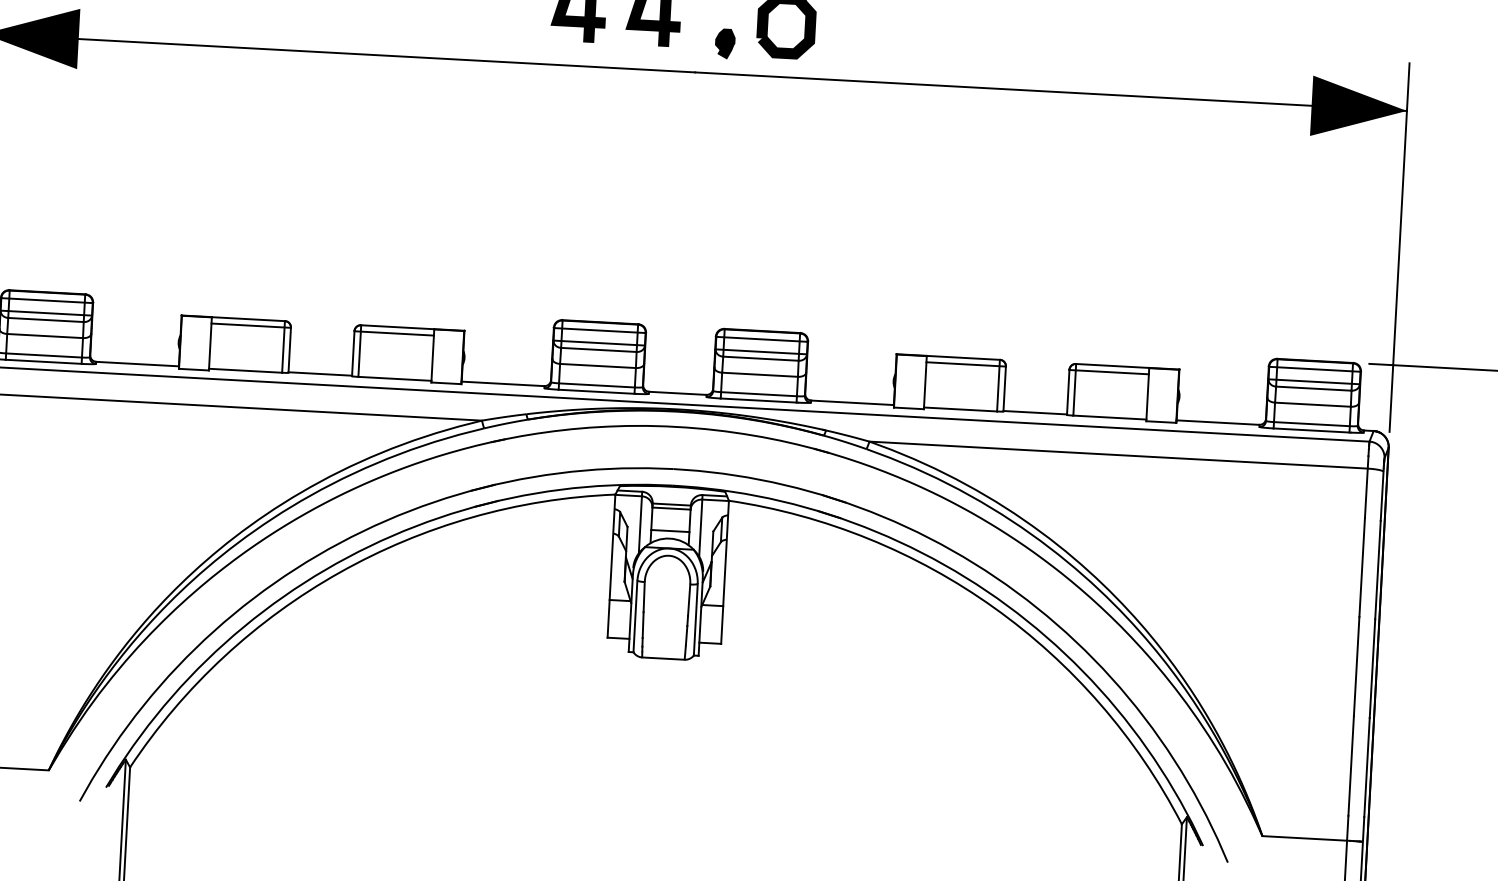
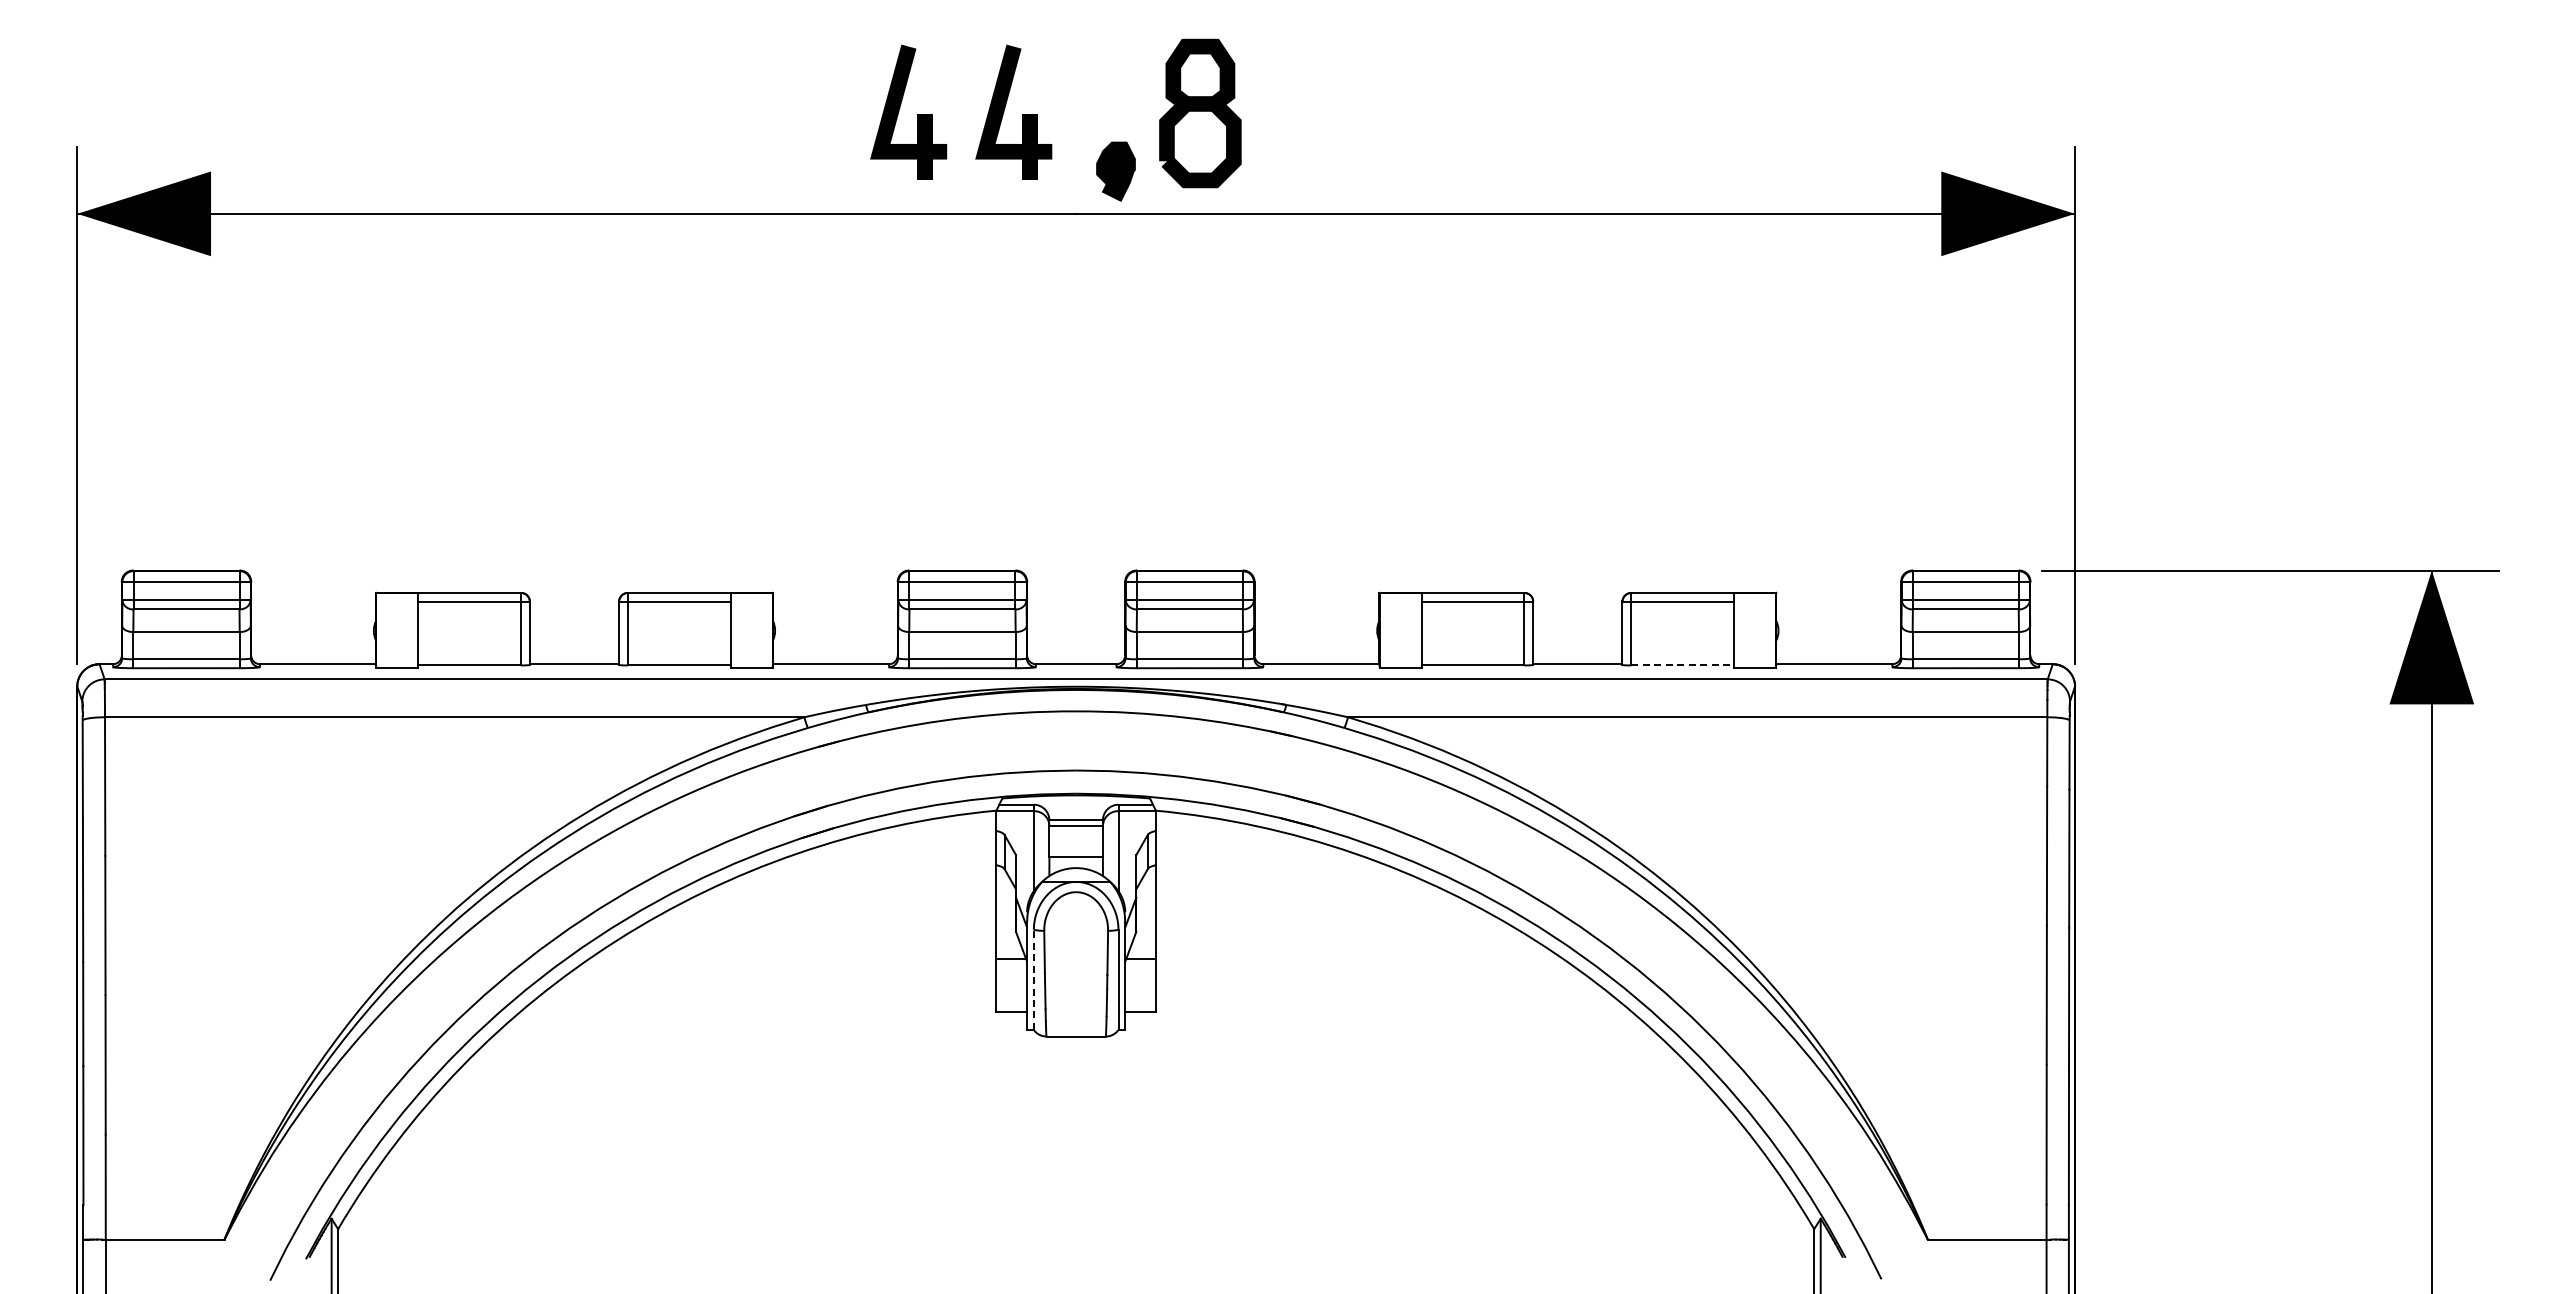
part: (724, 43) -> (1115, 171), size x1.4
line: (1110, 417) -> (1683, 665), solid -> dashed
line: (635, 616) -> (1033, 979), solid -> dashed

